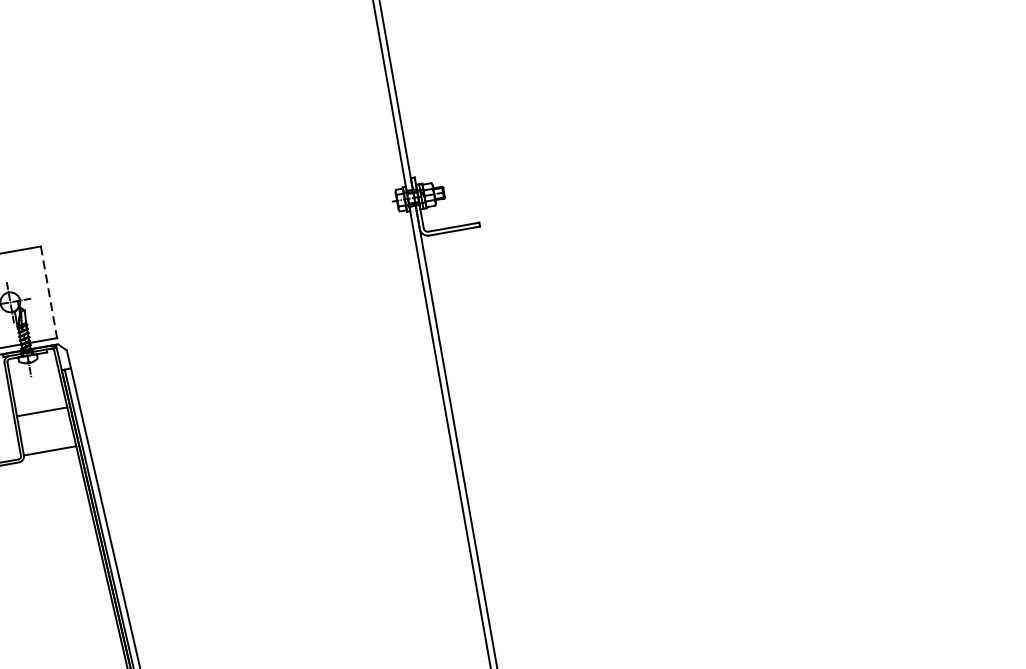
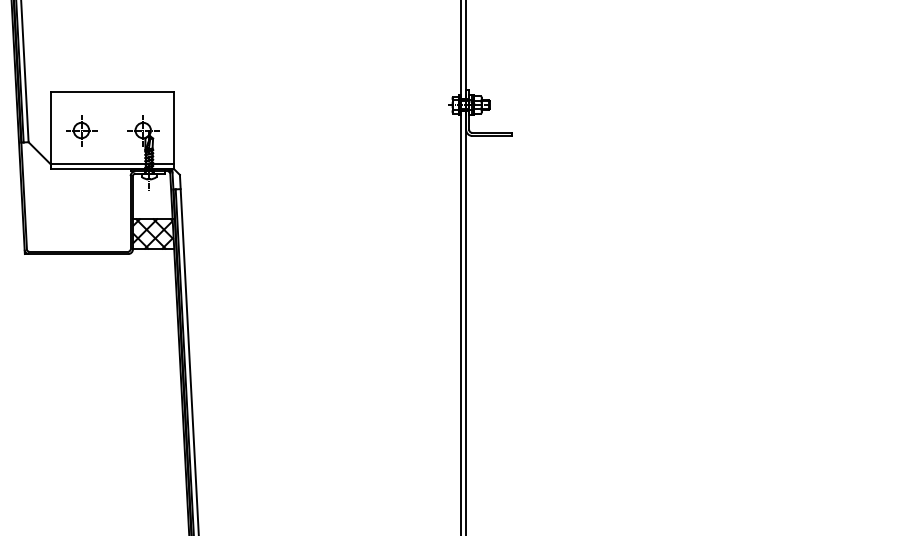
line: (50, 295) -> (174, 130), dashed -> solid
hatch: (45, 430) -> (152, 233), added

